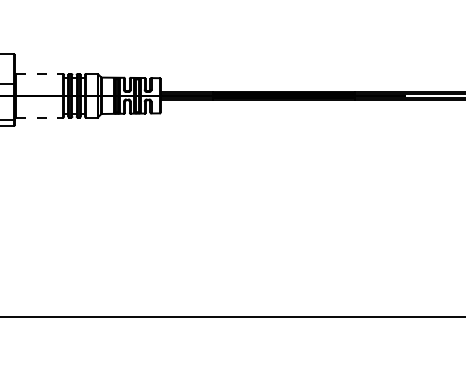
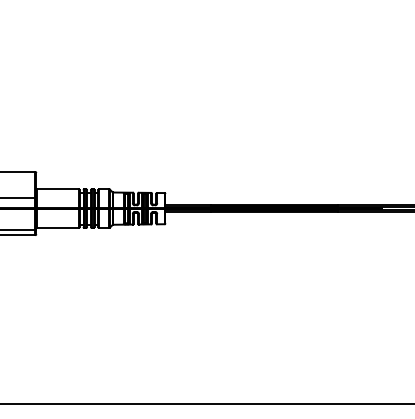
line: (40, 74) -> (58, 189), dashed -> solid
line: (40, 117) -> (58, 227), dashed -> solid

